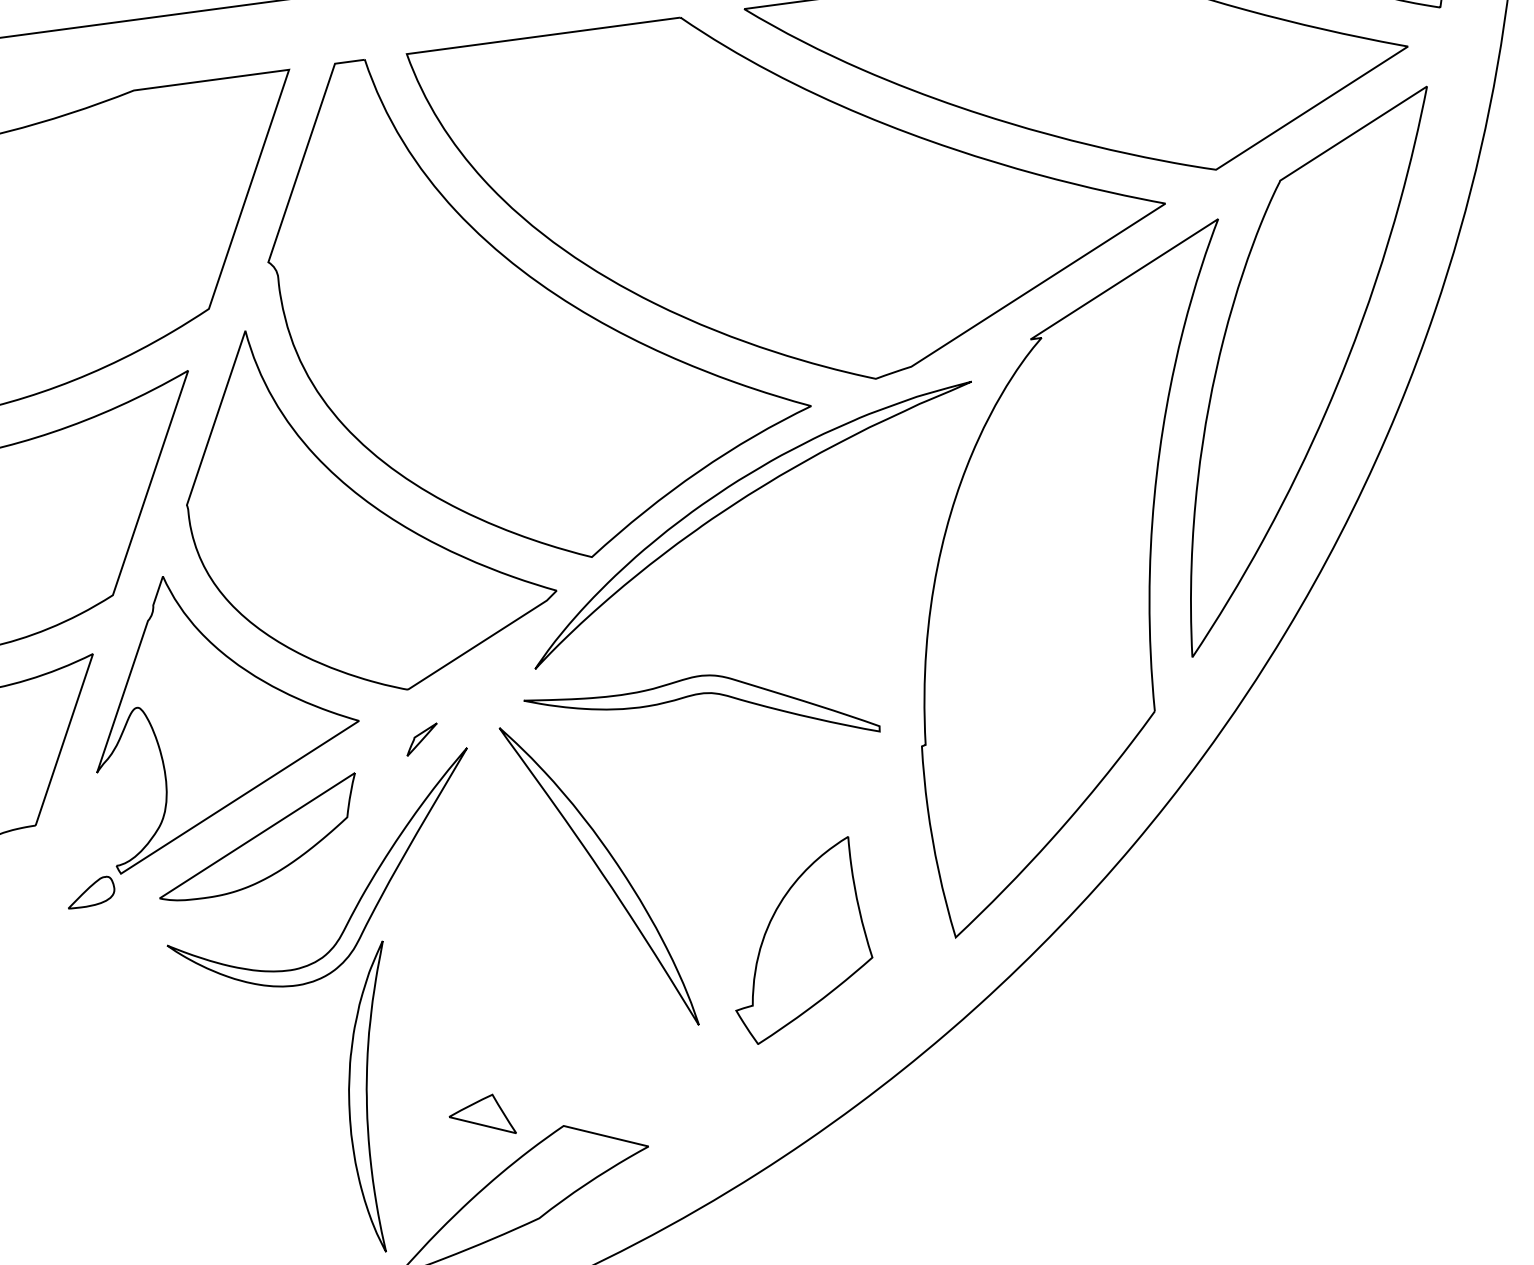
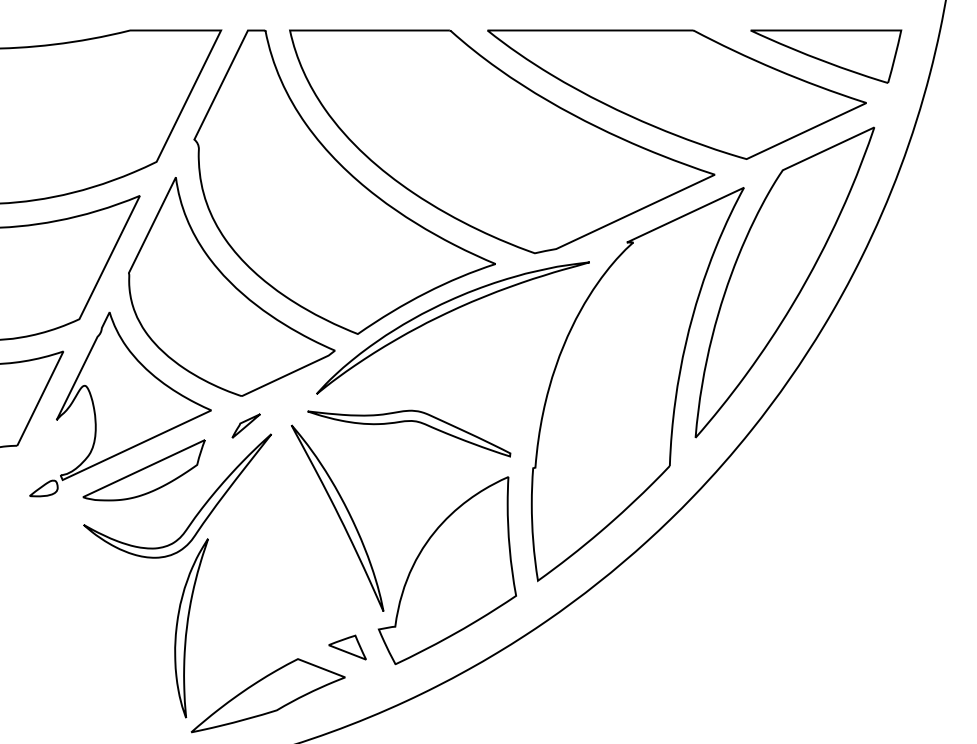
part: (420, 738) -> (245, 425), size x1.43
part: (797, 940) -> (446, 570), size x1.67
part: (481, 1116) -> (347, 647), moved

